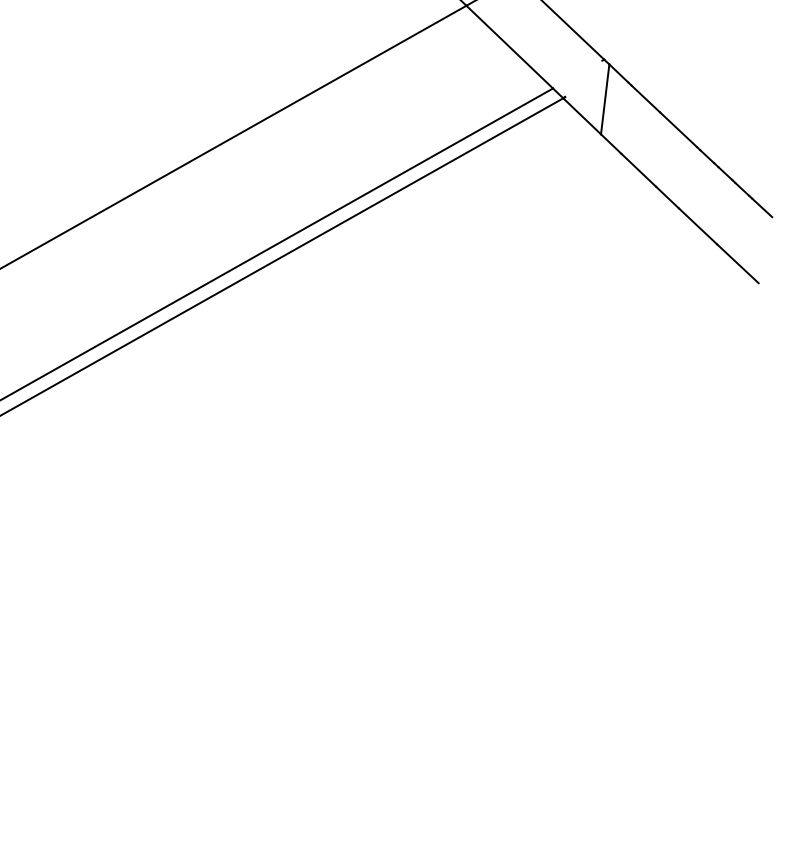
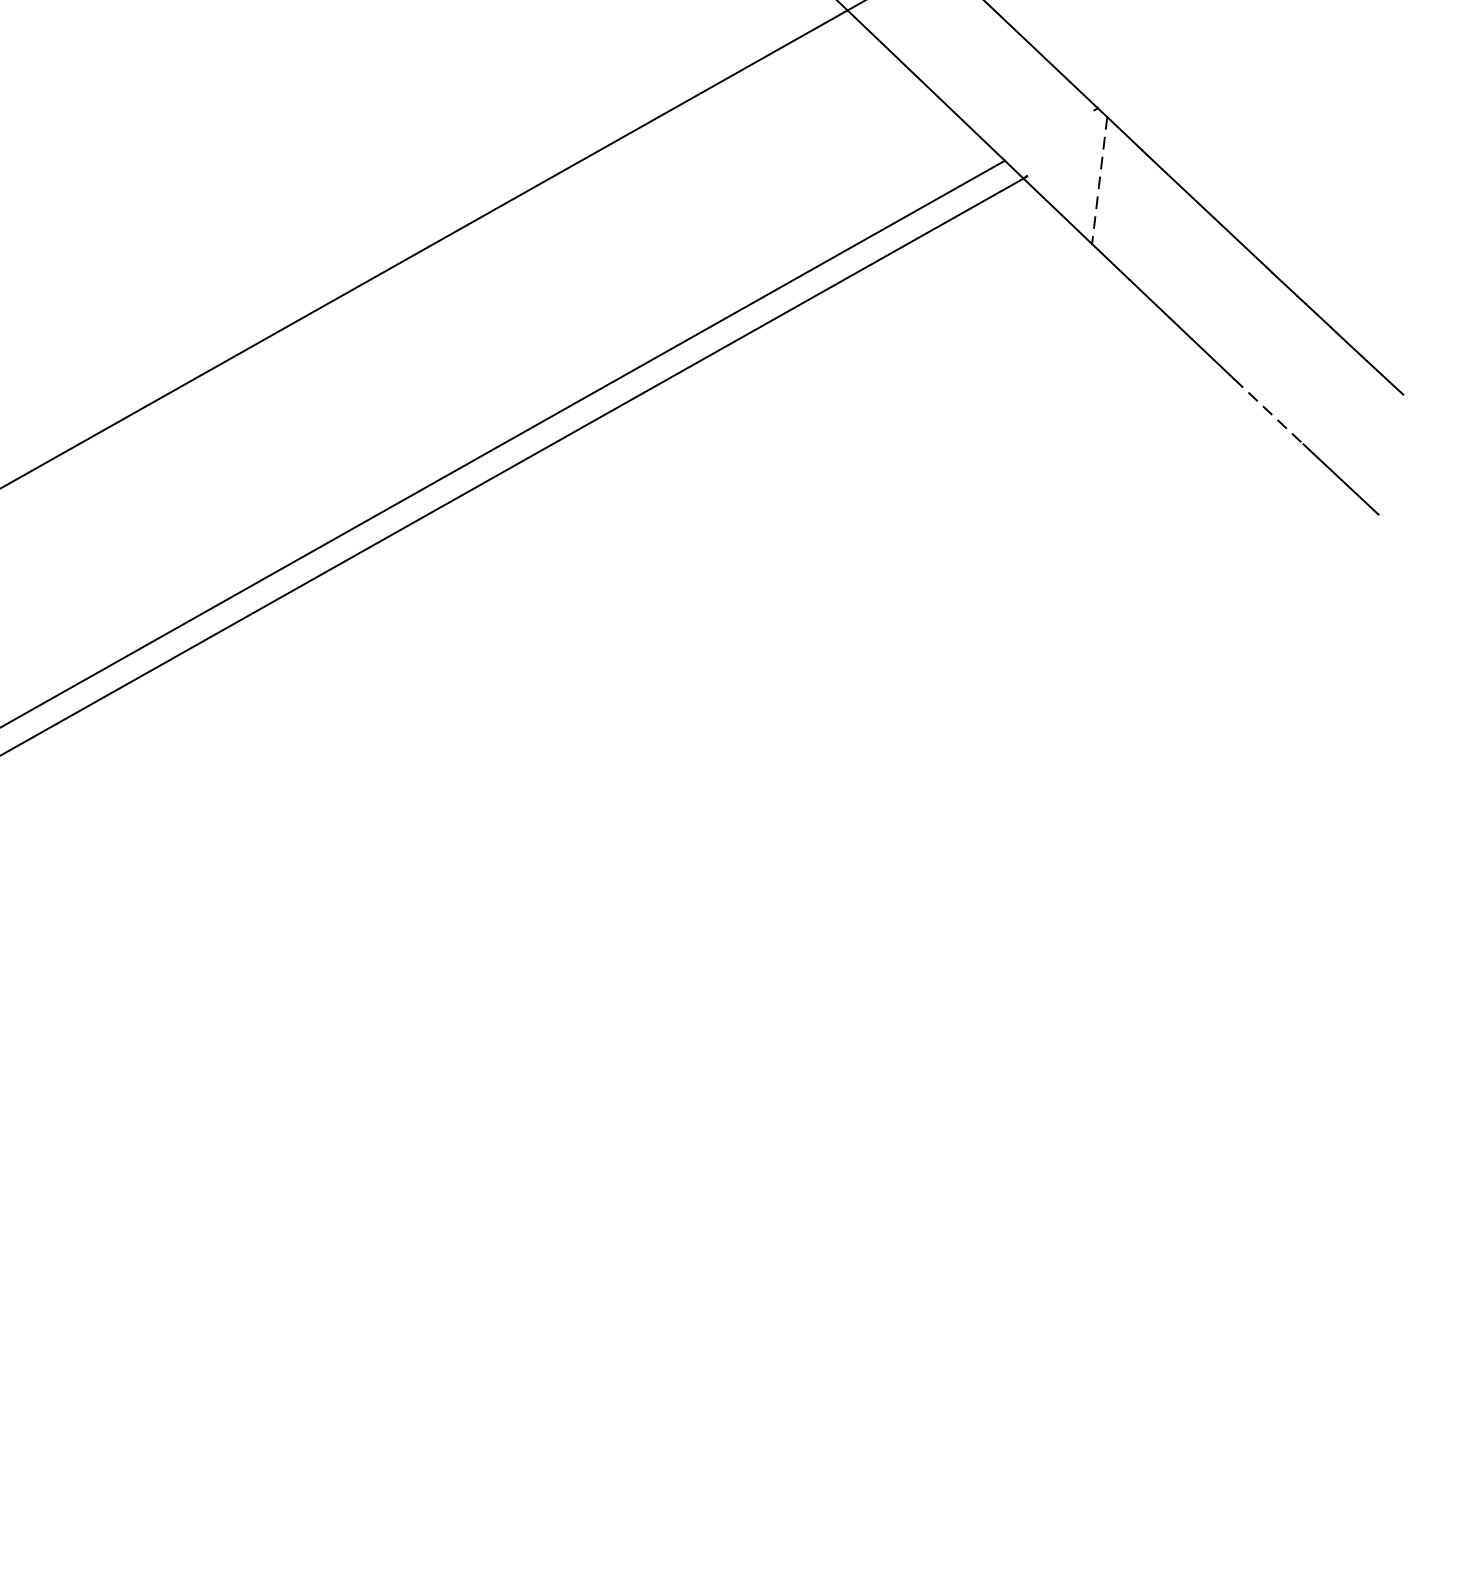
line: (605, 99) -> (1100, 180), solid -> dashed
line: (698, 226) -> (1269, 411), solid -> dashed

